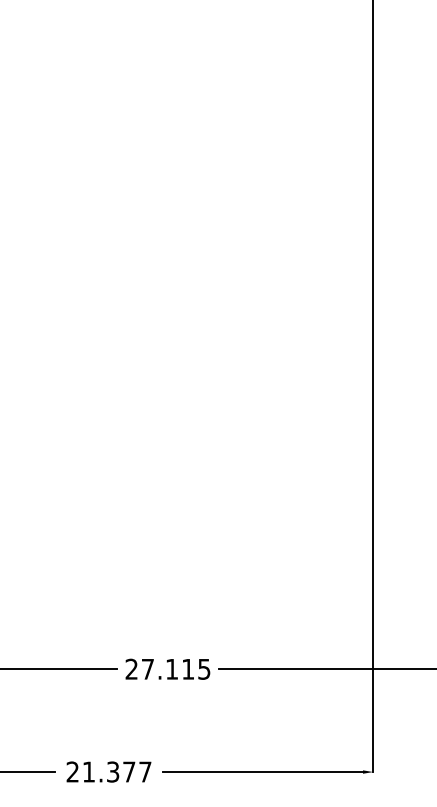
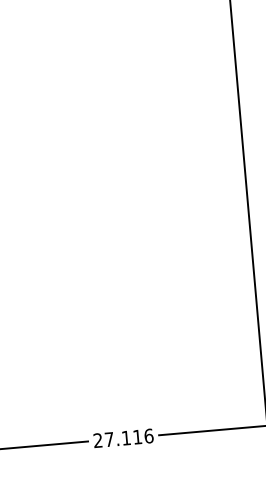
text: (204, 668) -> (149, 435), 27.115 -> 27.116

